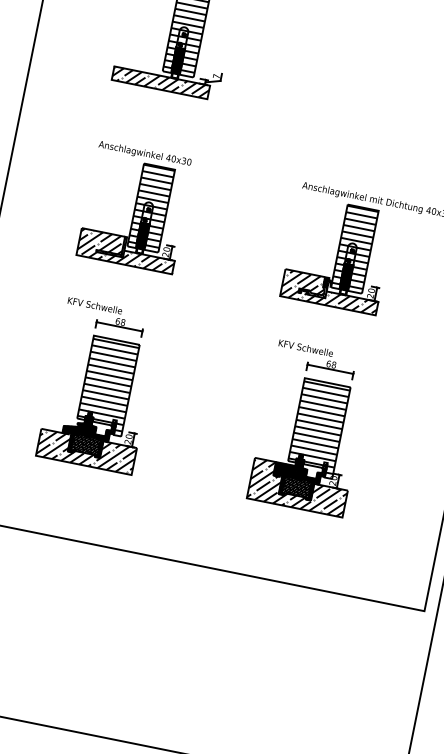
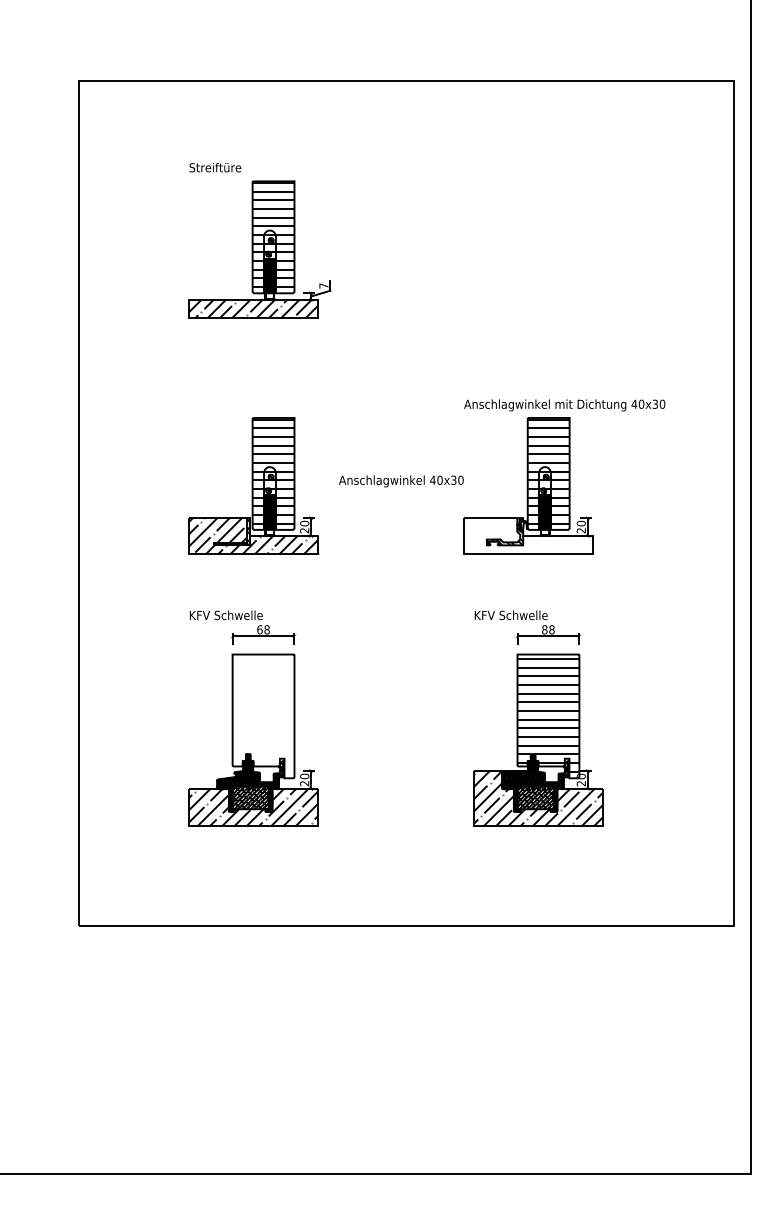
text: (145, 154) -> (401, 481), moved
hatch: (330, 292) -> (528, 536), removed
text: (328, 363) -> (544, 629), 68 -> 88
hatch: (107, 384) -> (263, 714), removed

